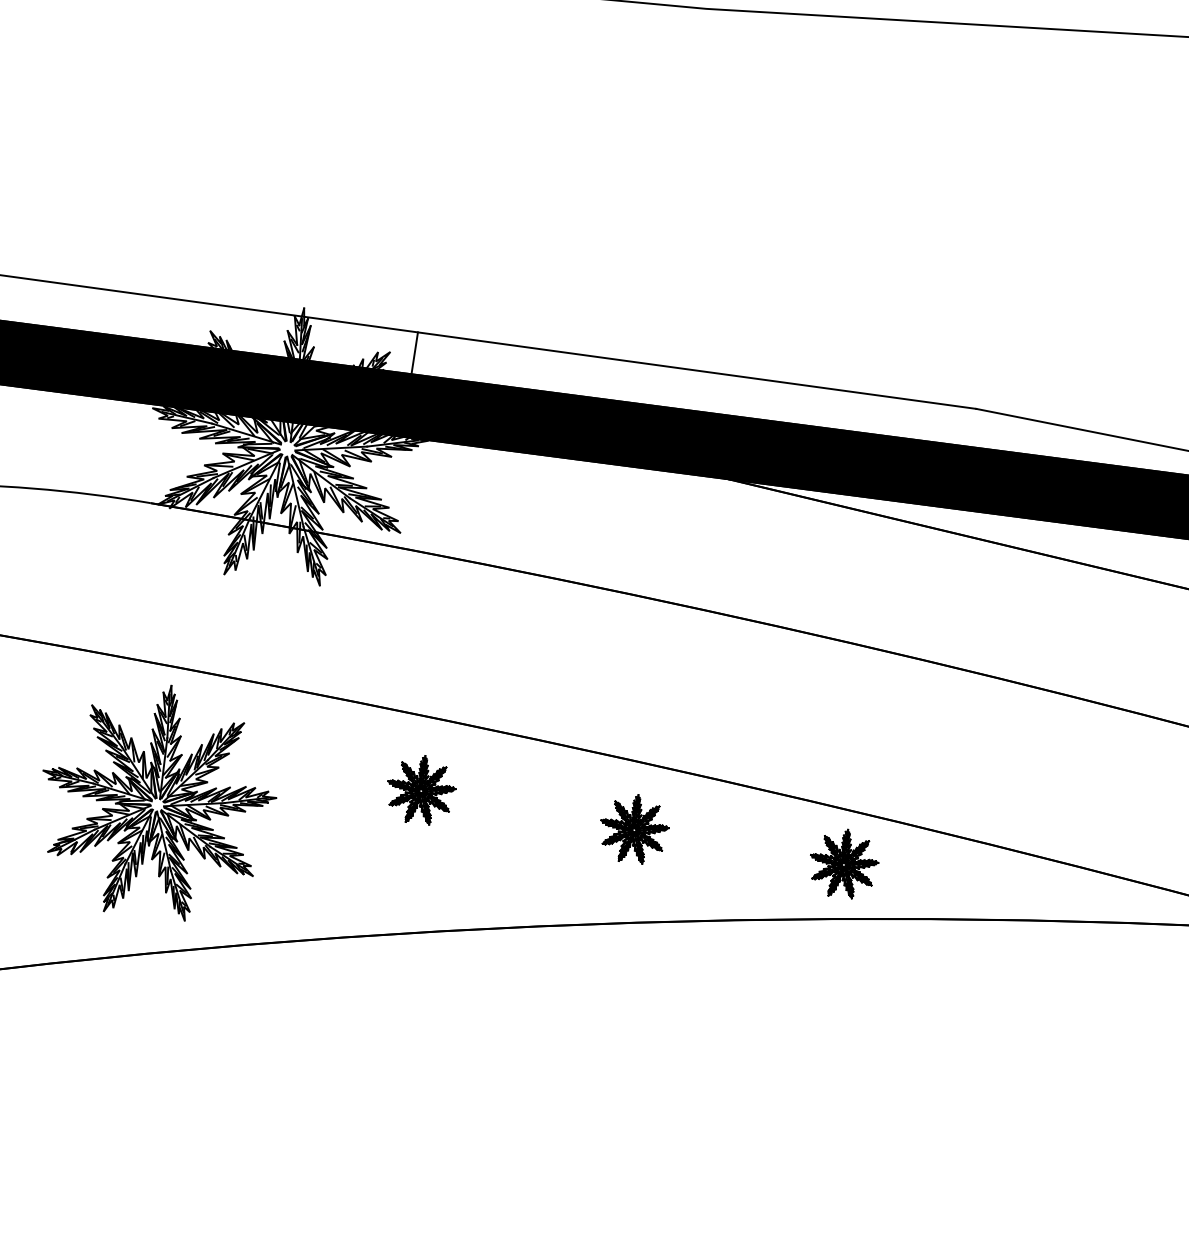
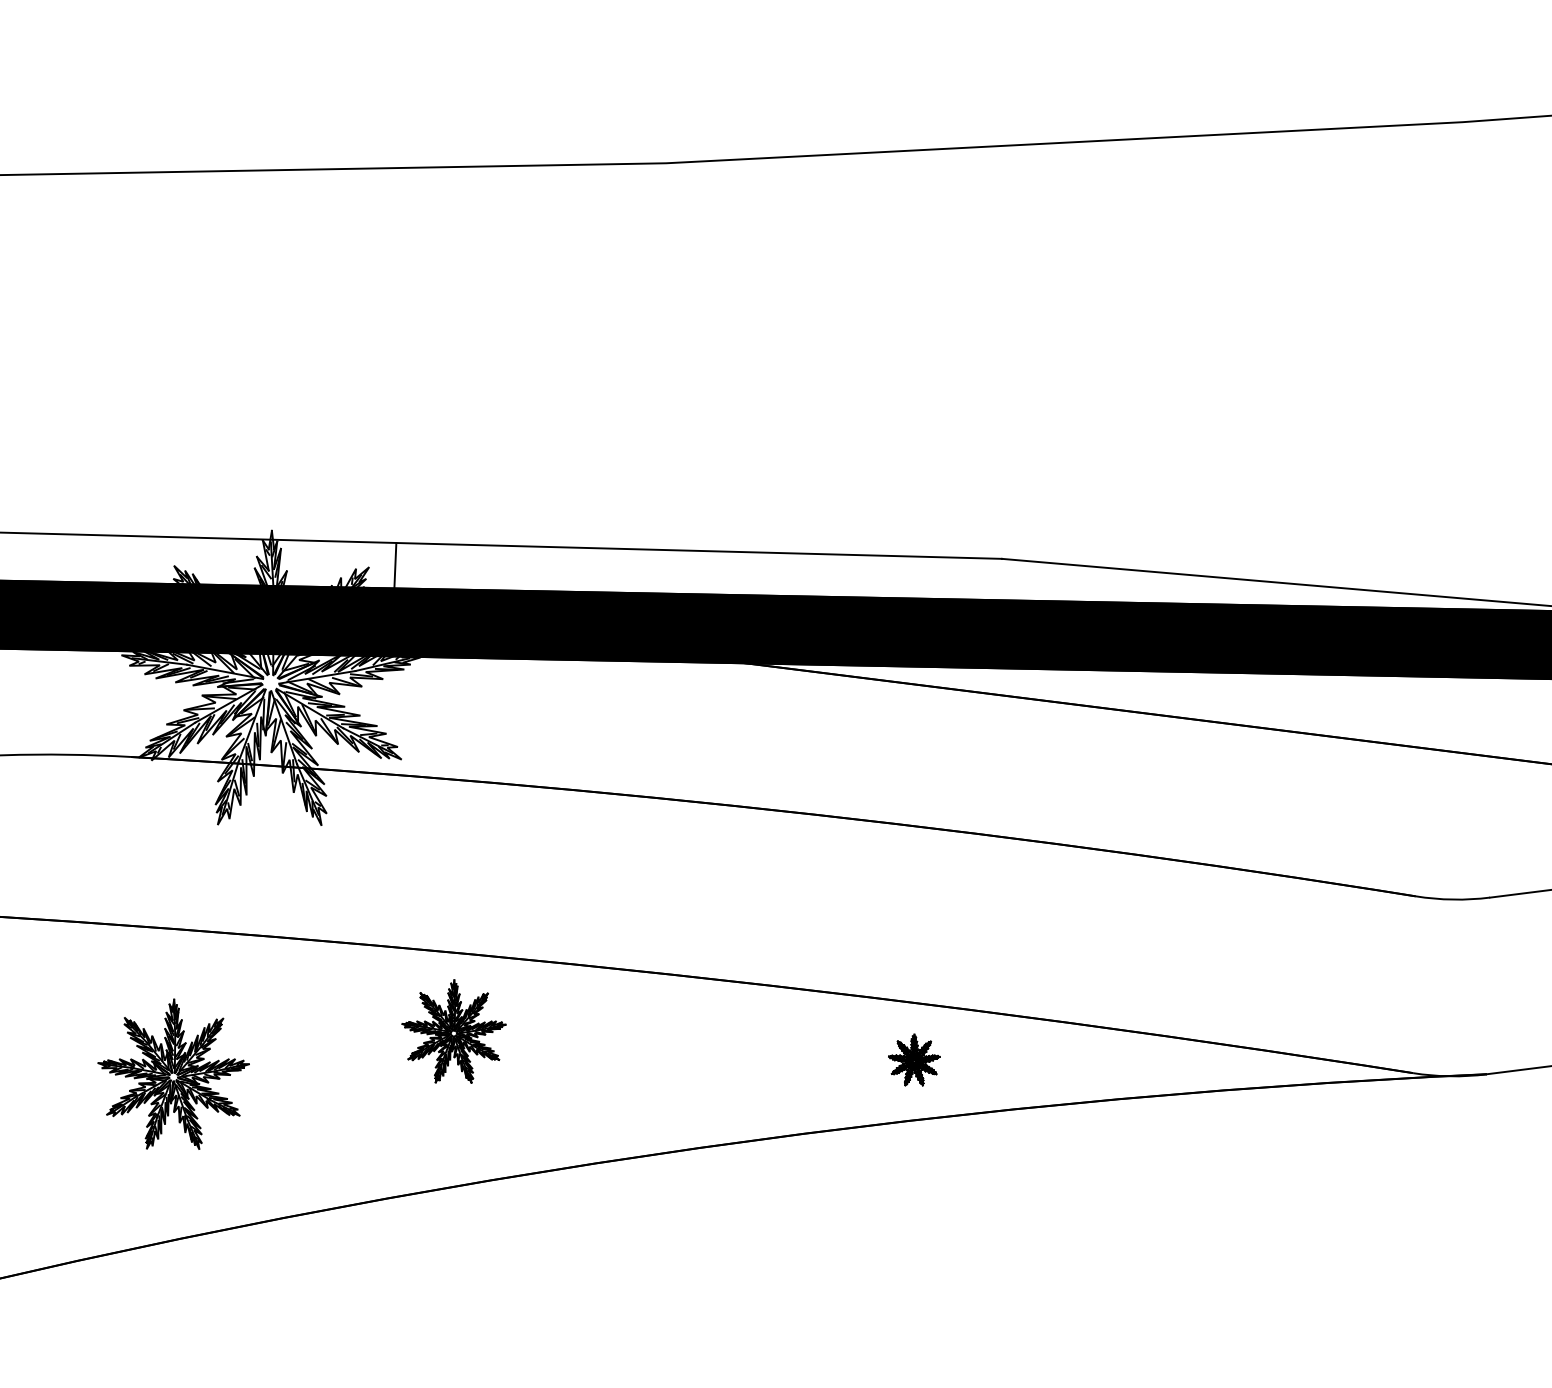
part: (421, 788) -> (453, 1030), size x1.4
part: (157, 801) -> (173, 1074), size x0.6
part: (633, 828) -> (685, 1047), removed
part: (843, 862) -> (913, 1059), size x0.7

